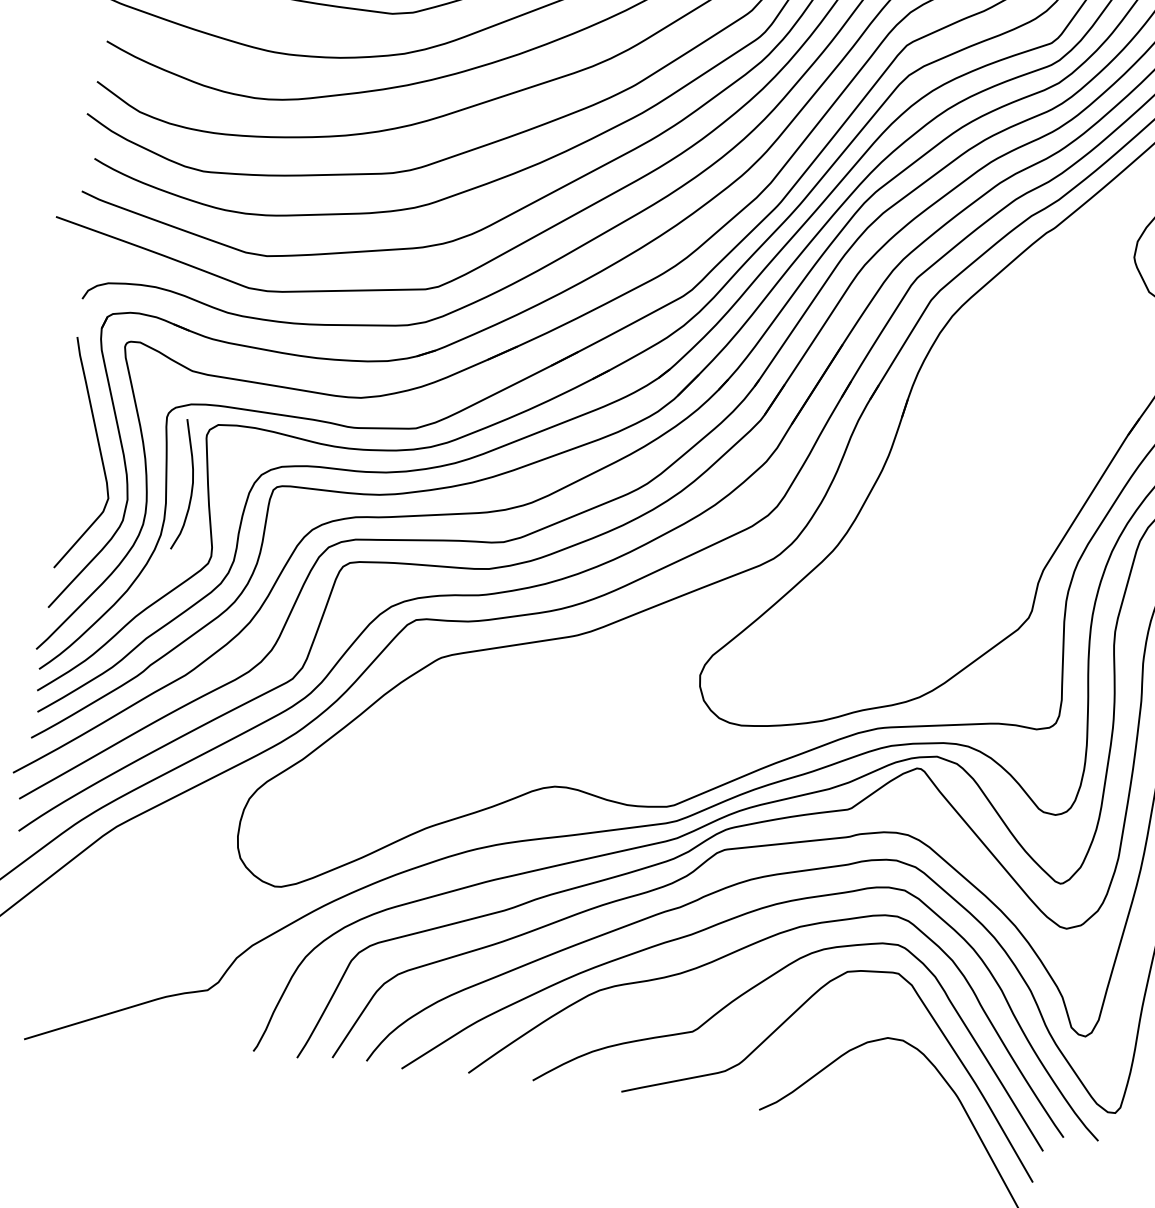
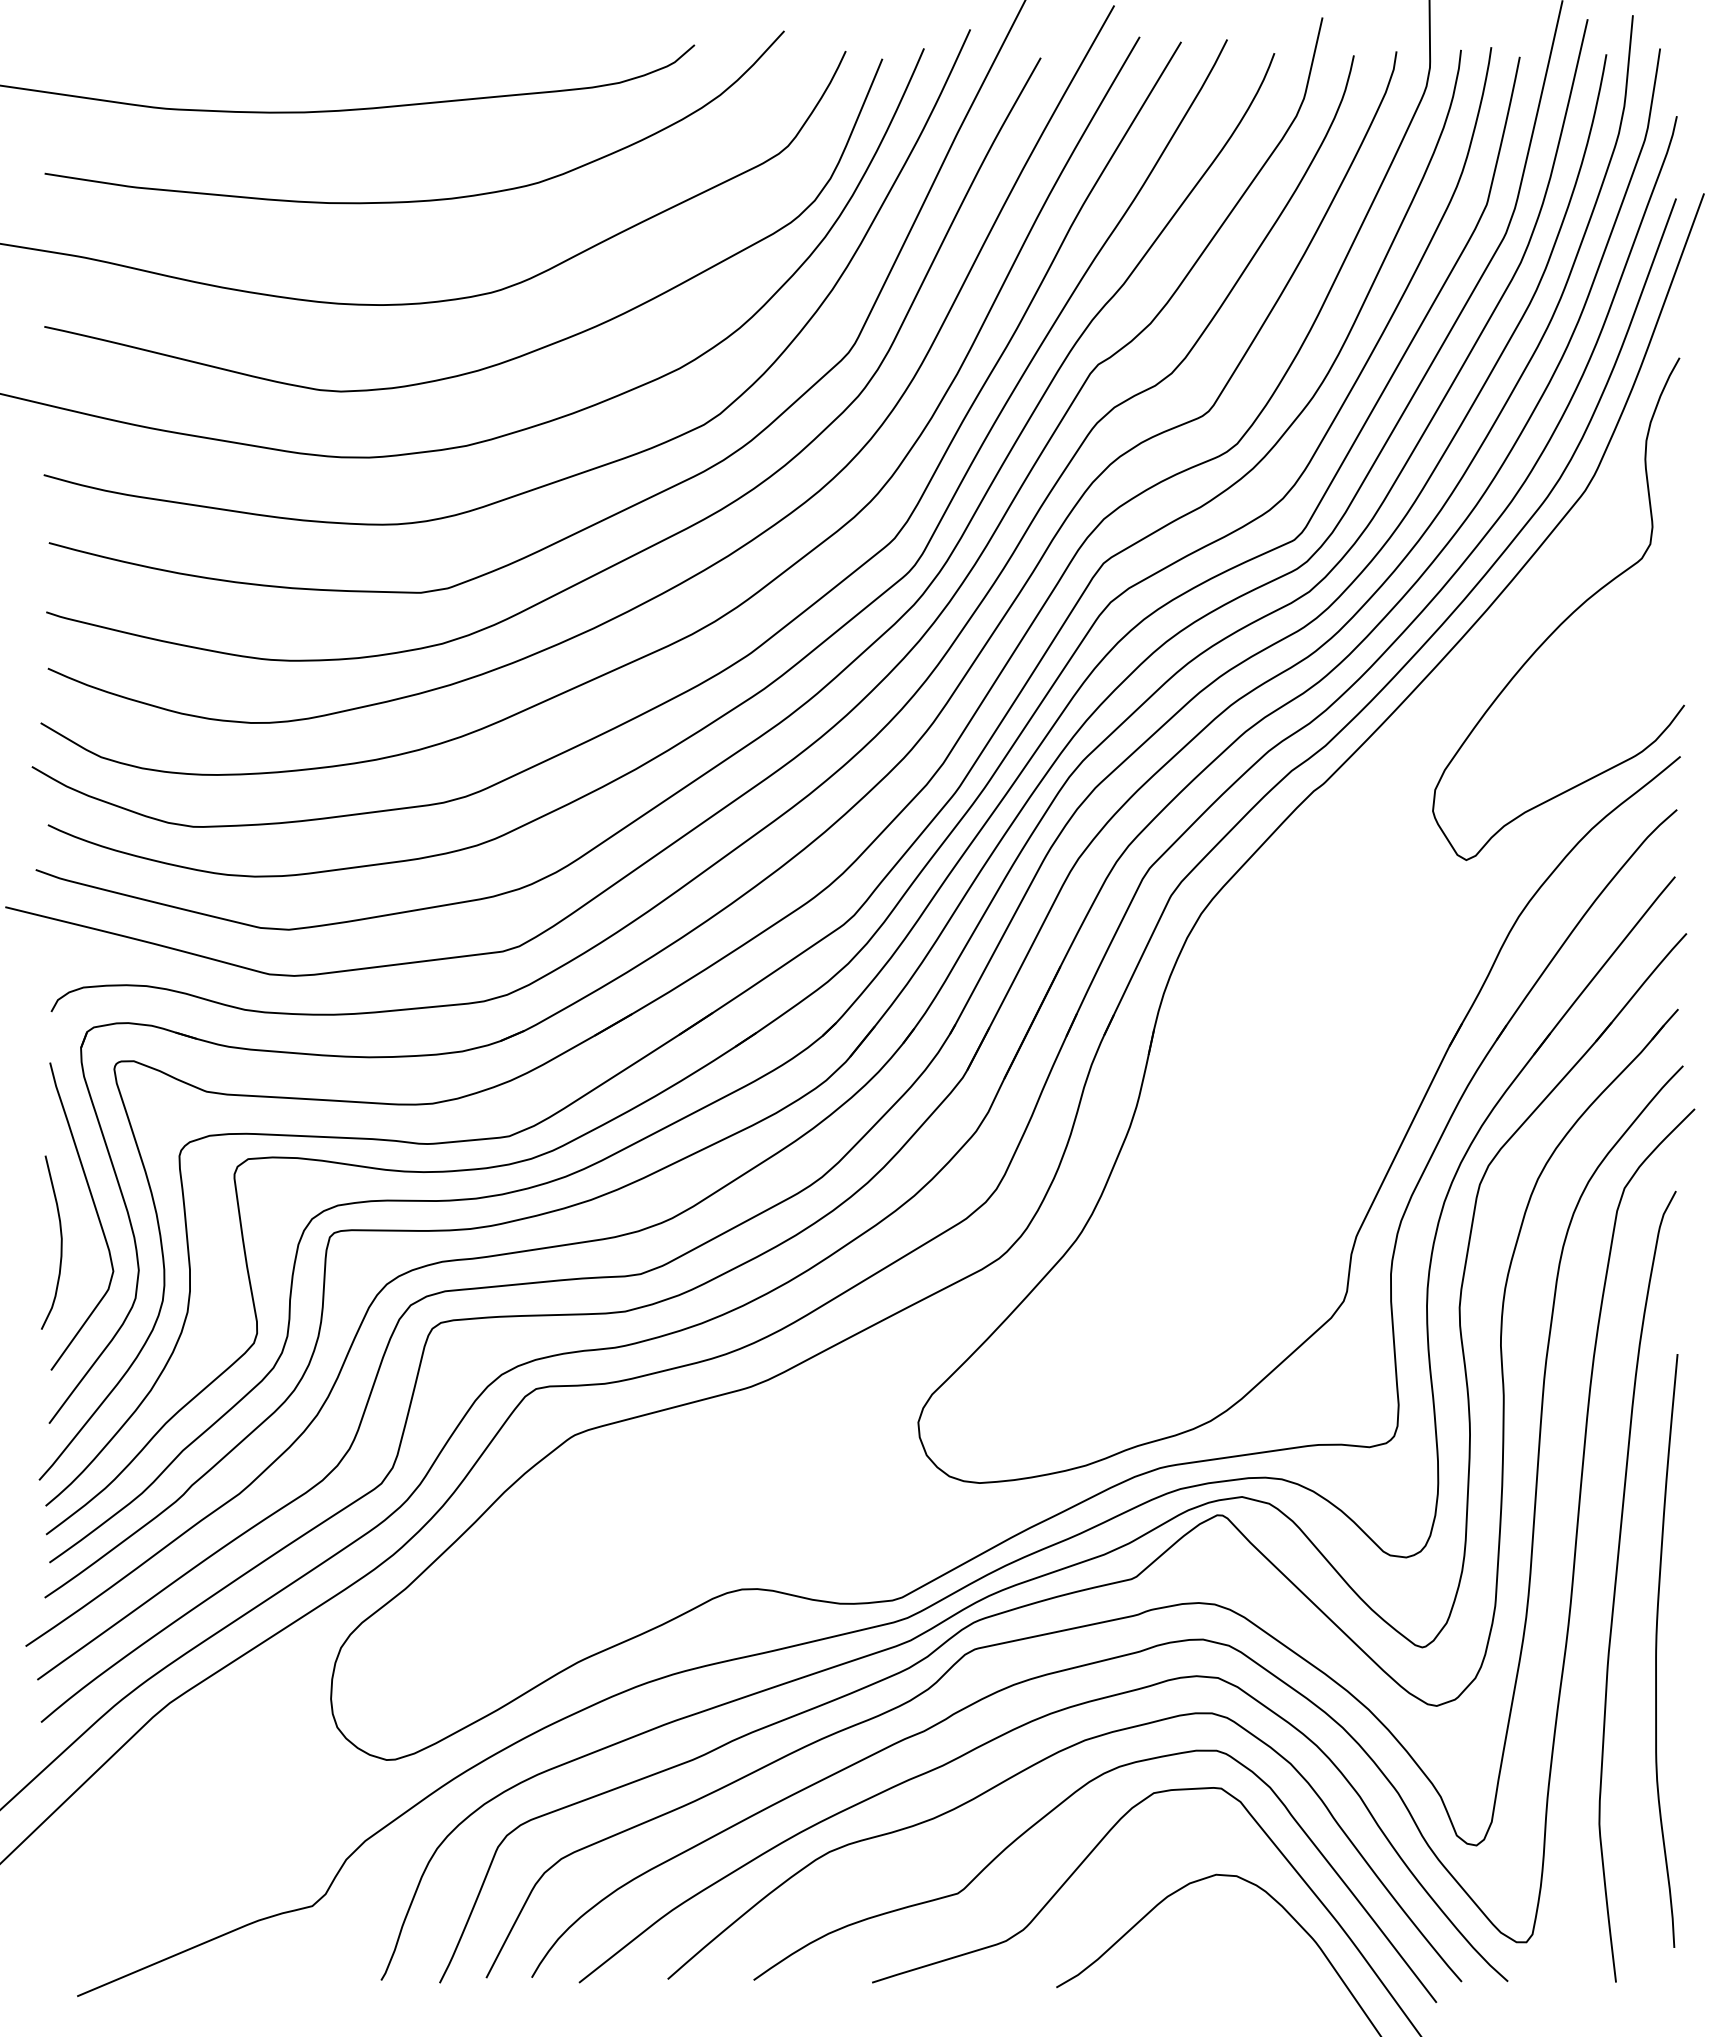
curve: (191, 485) -> (60, 1242), moved

